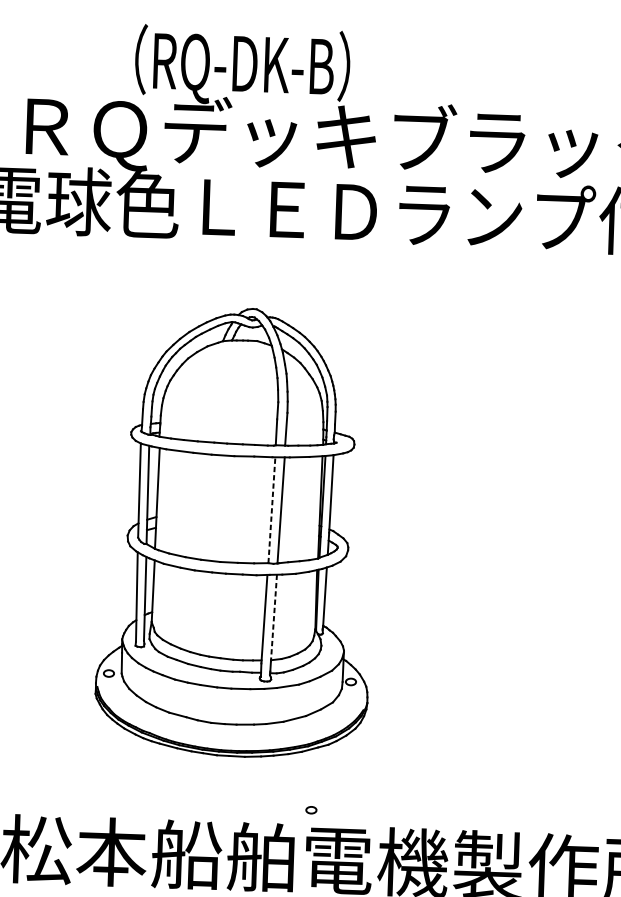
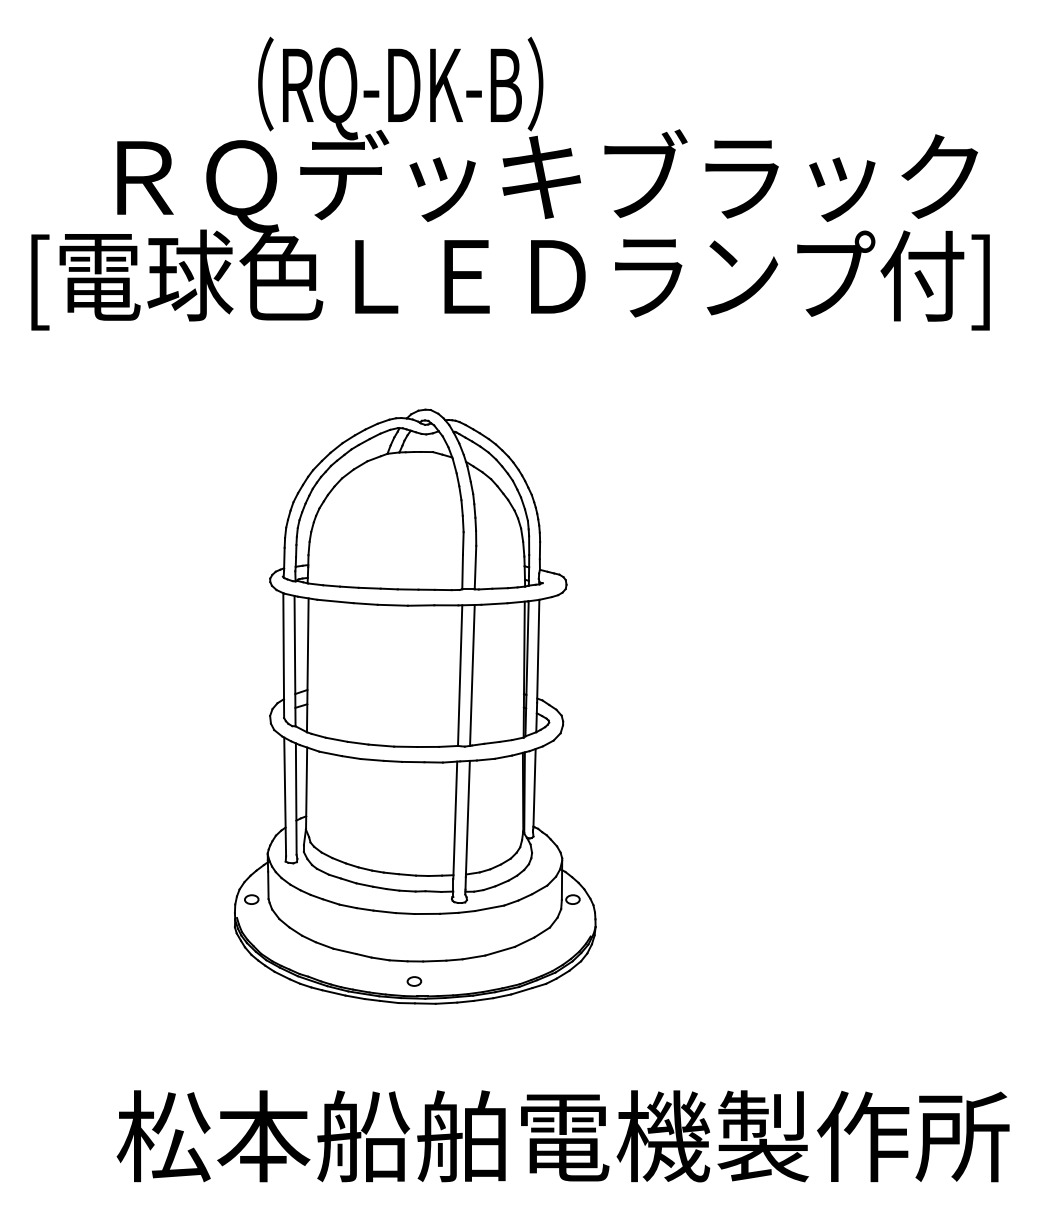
line: (272, 510) -> (460, 675), dashed -> solid
line: (273, 618) -> (467, 819), dashed -> solid
part: (311, 810) -> (414, 981), moved

